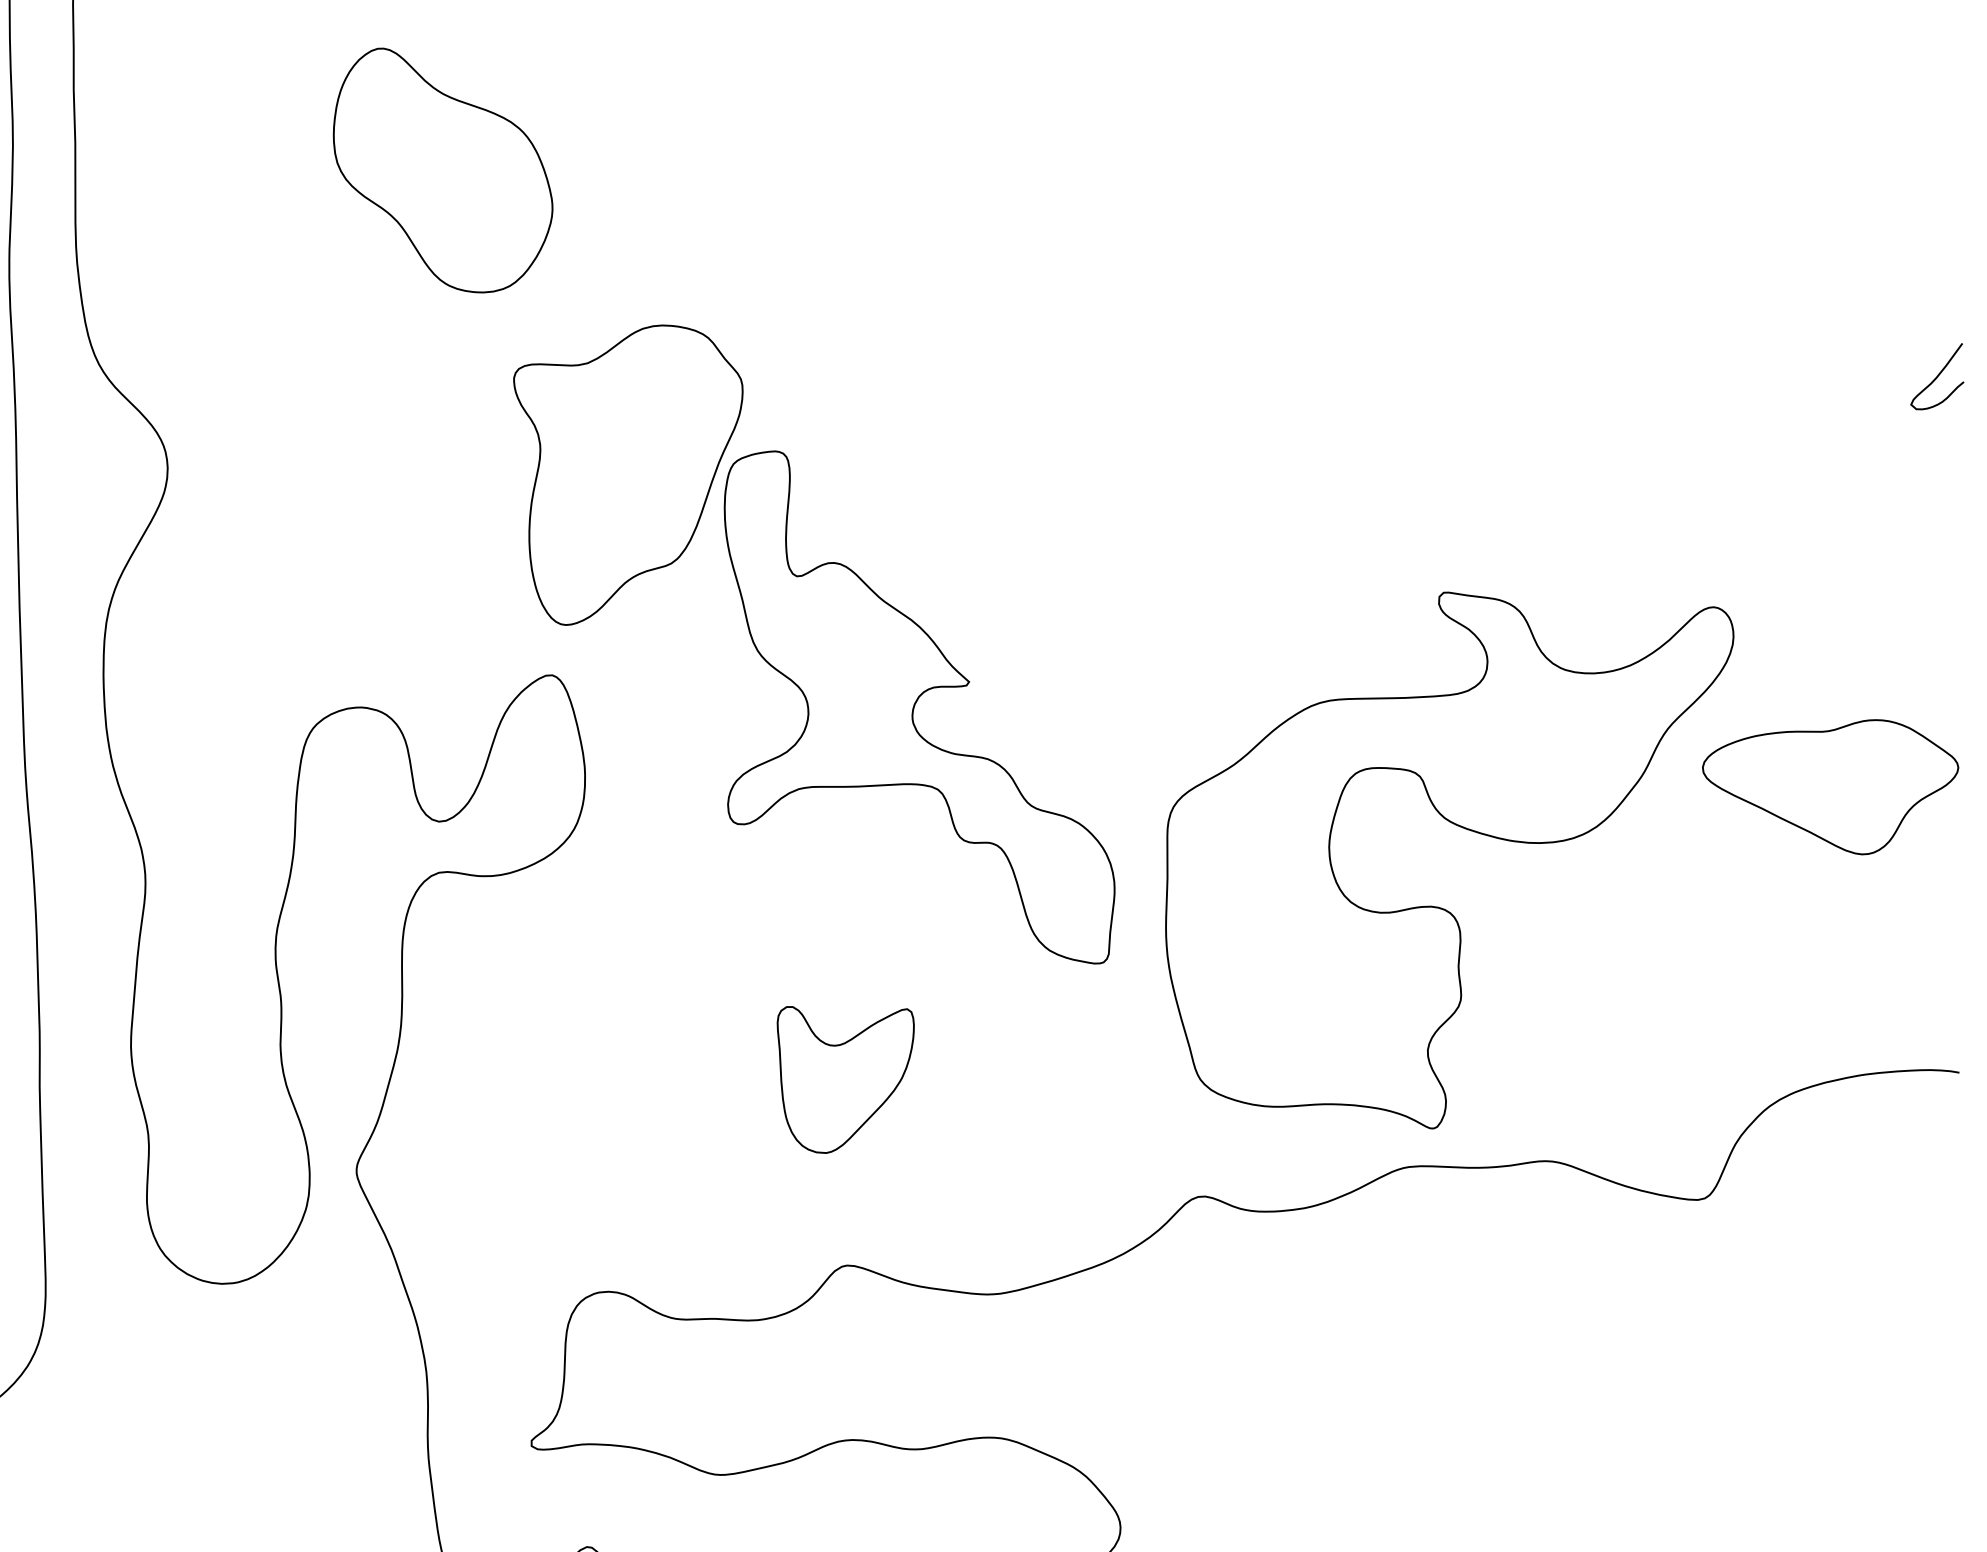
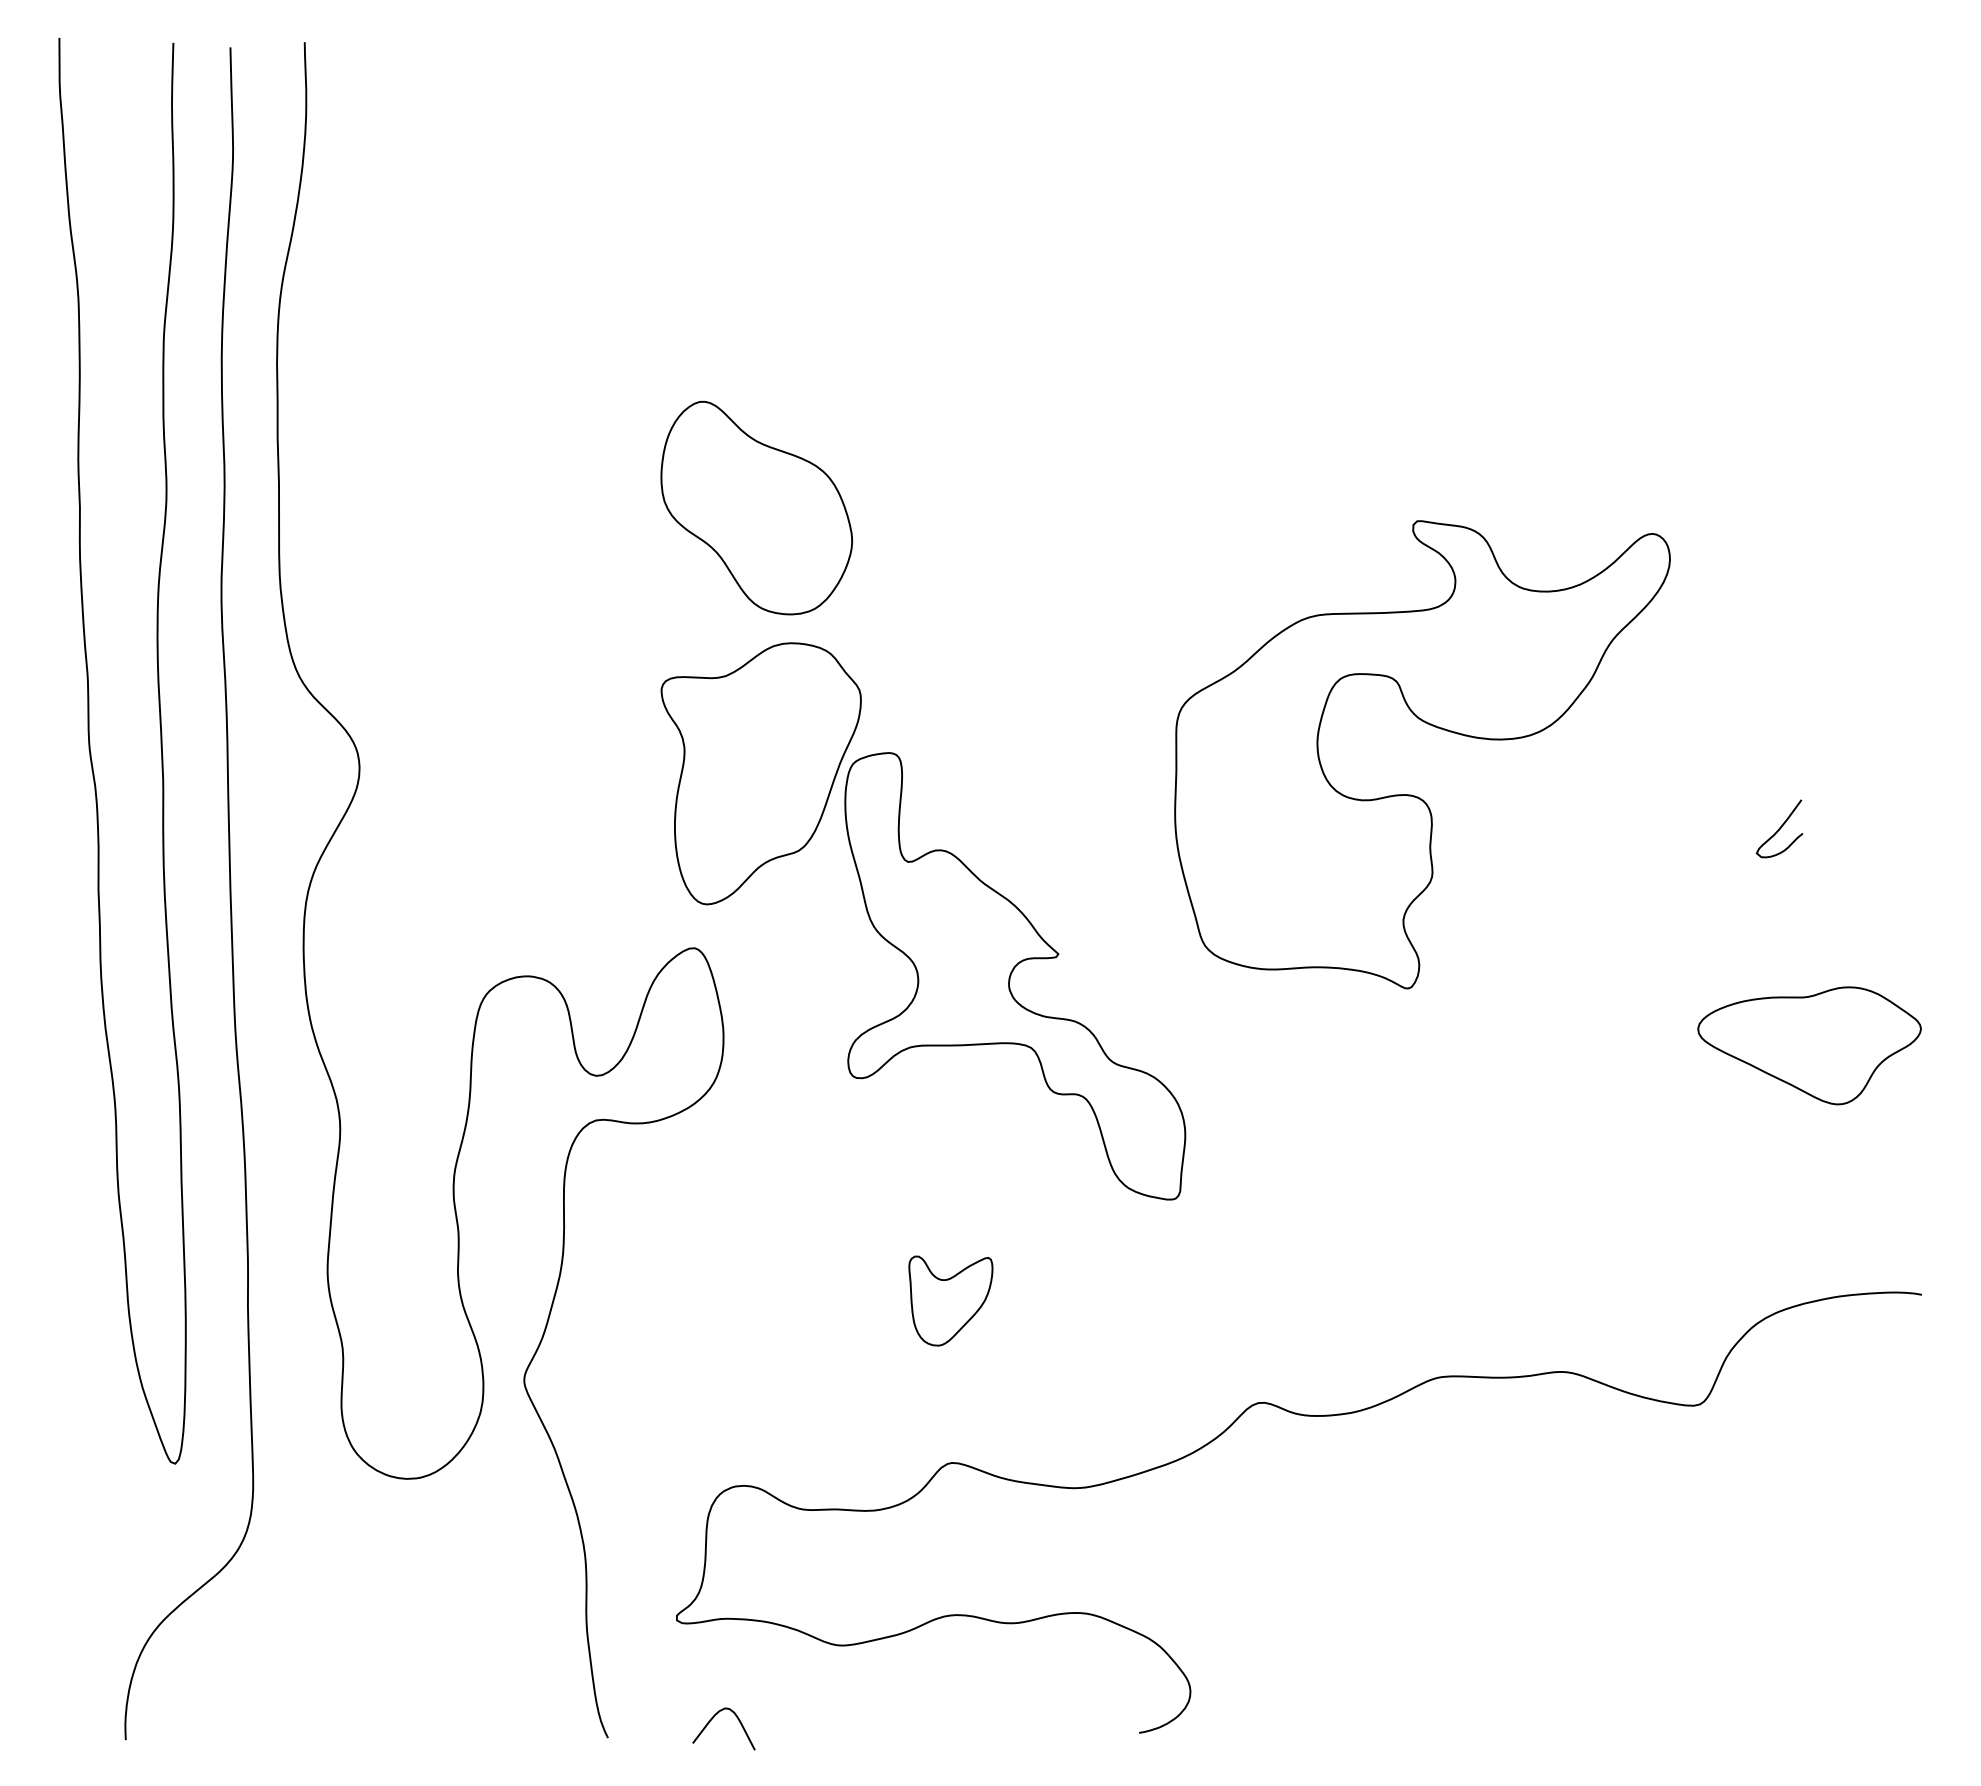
part: (442, 169) -> (756, 507), moved
curve: (1937, 376) -> (1779, 828), moved
part: (1461, 828) -> (1432, 726), moved
part: (845, 1079) -> (950, 1300), size x0.7

